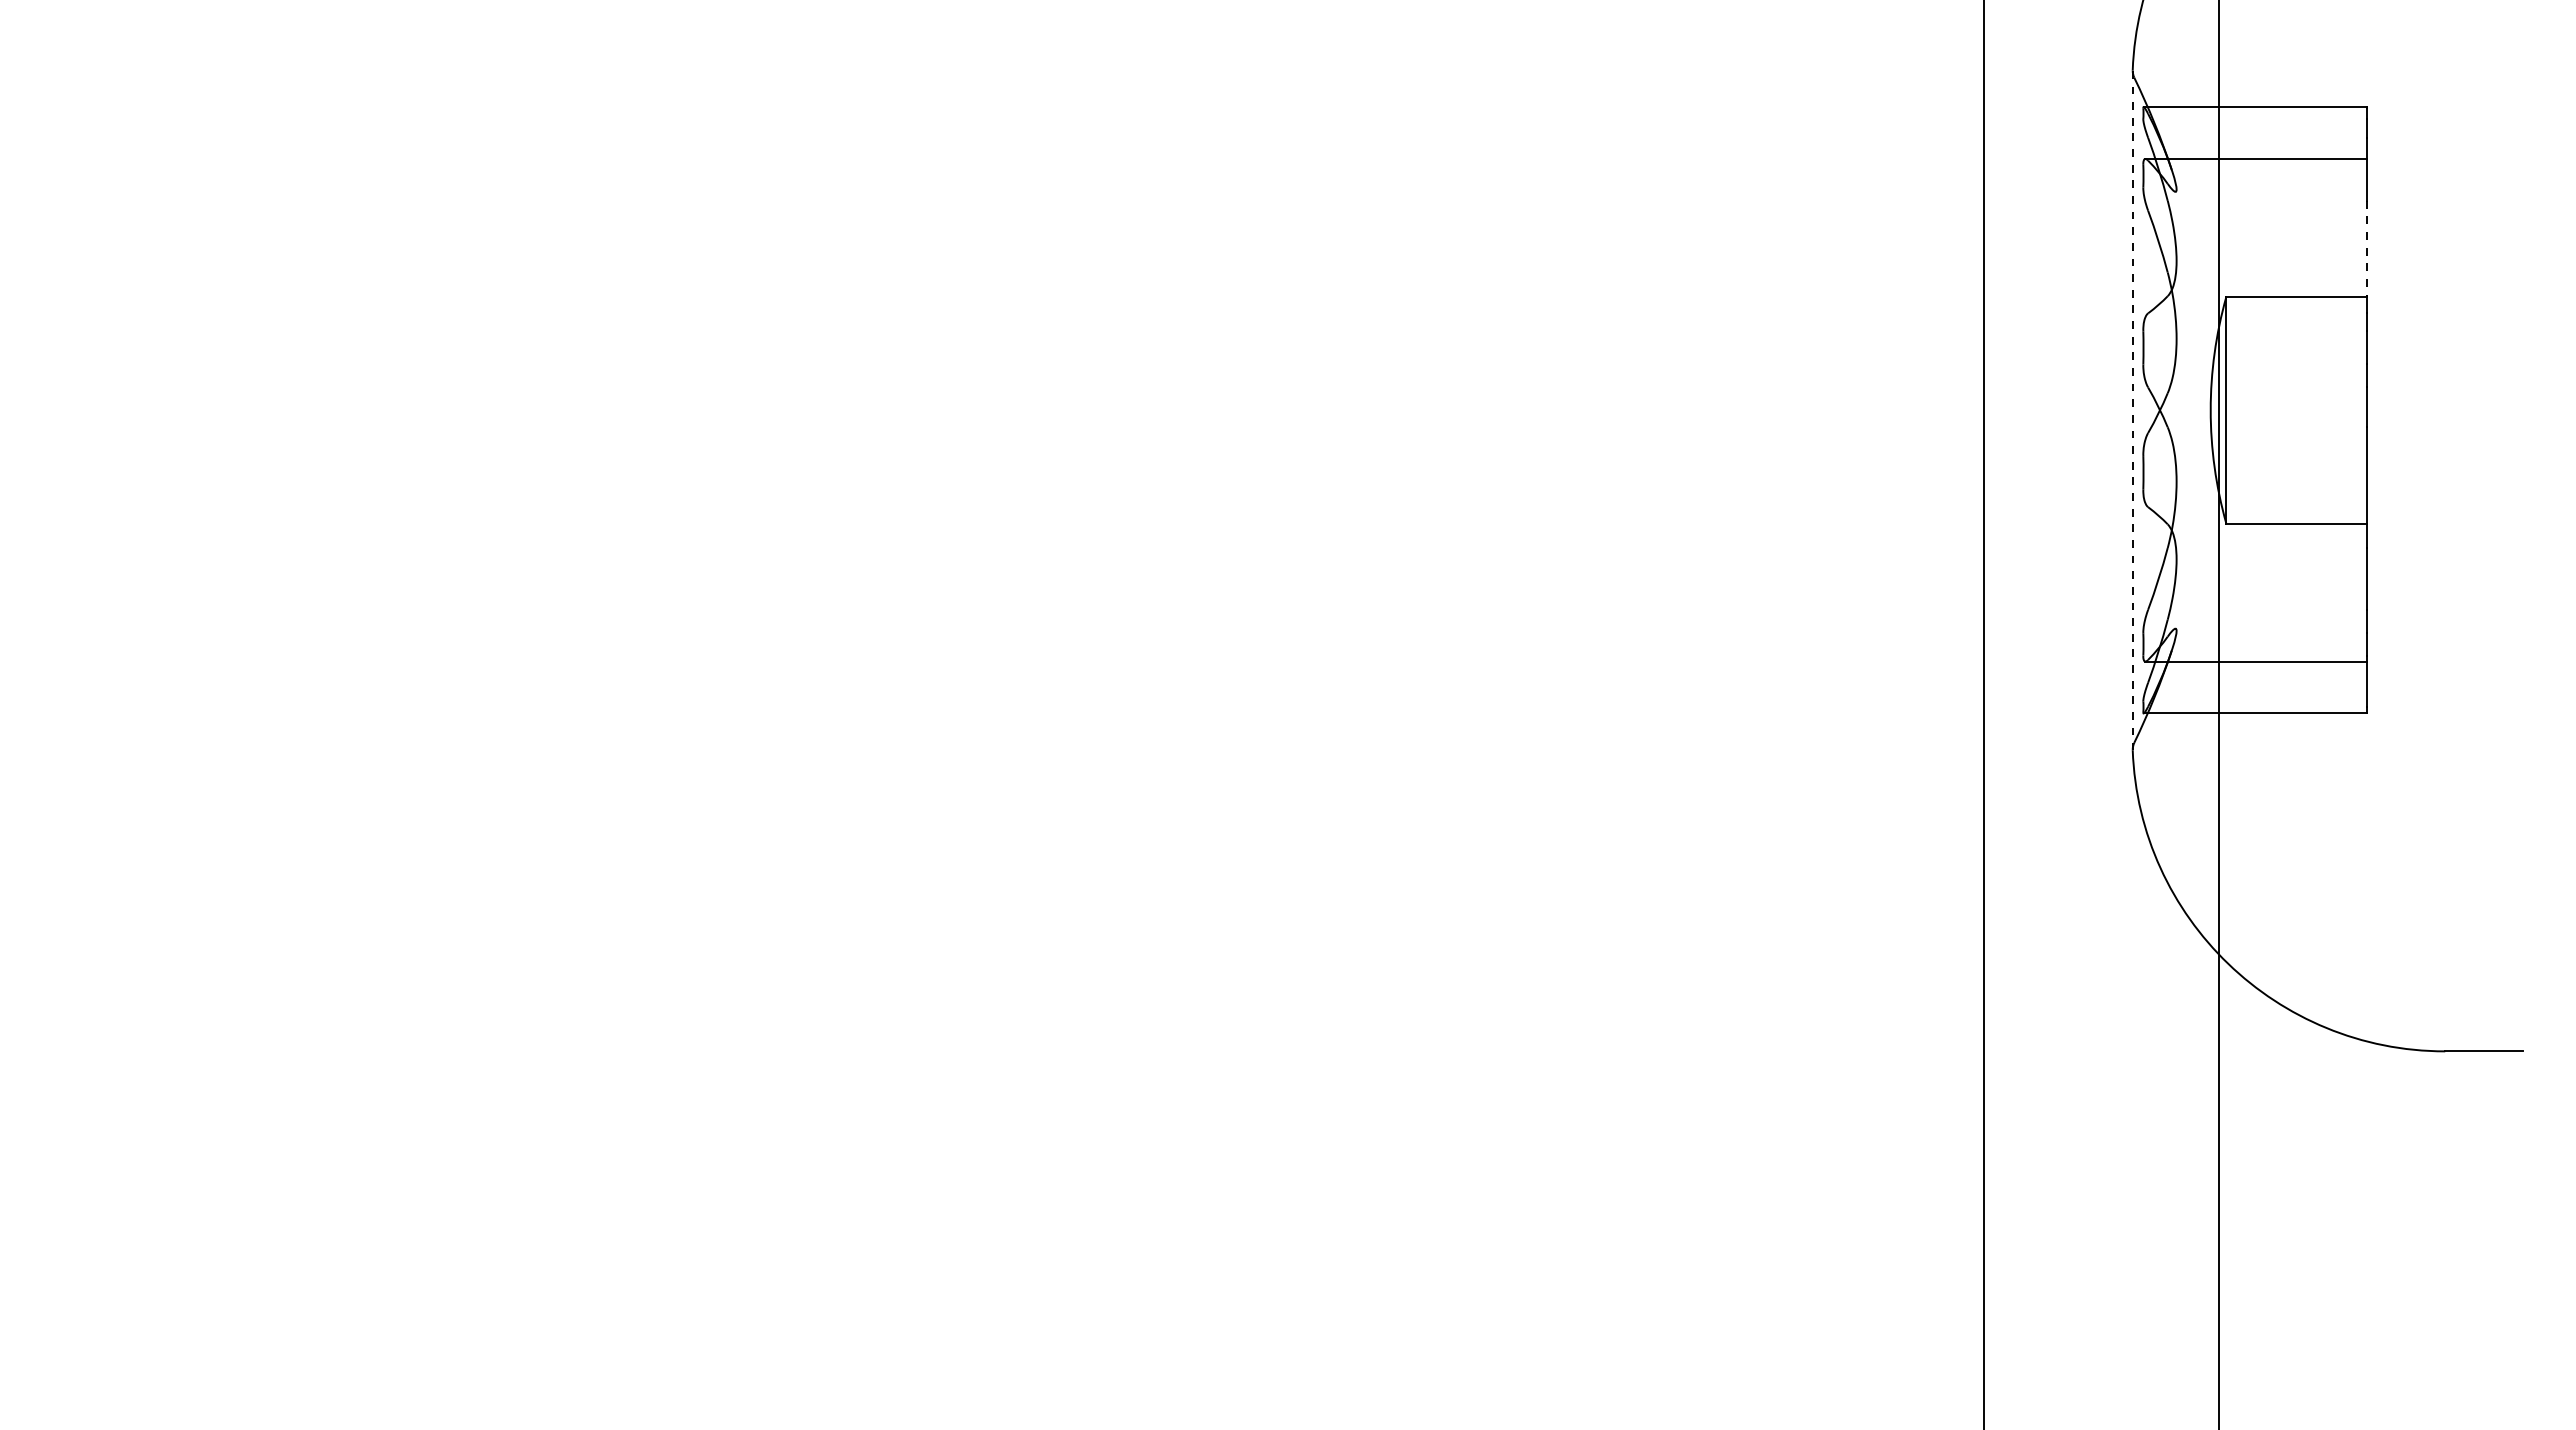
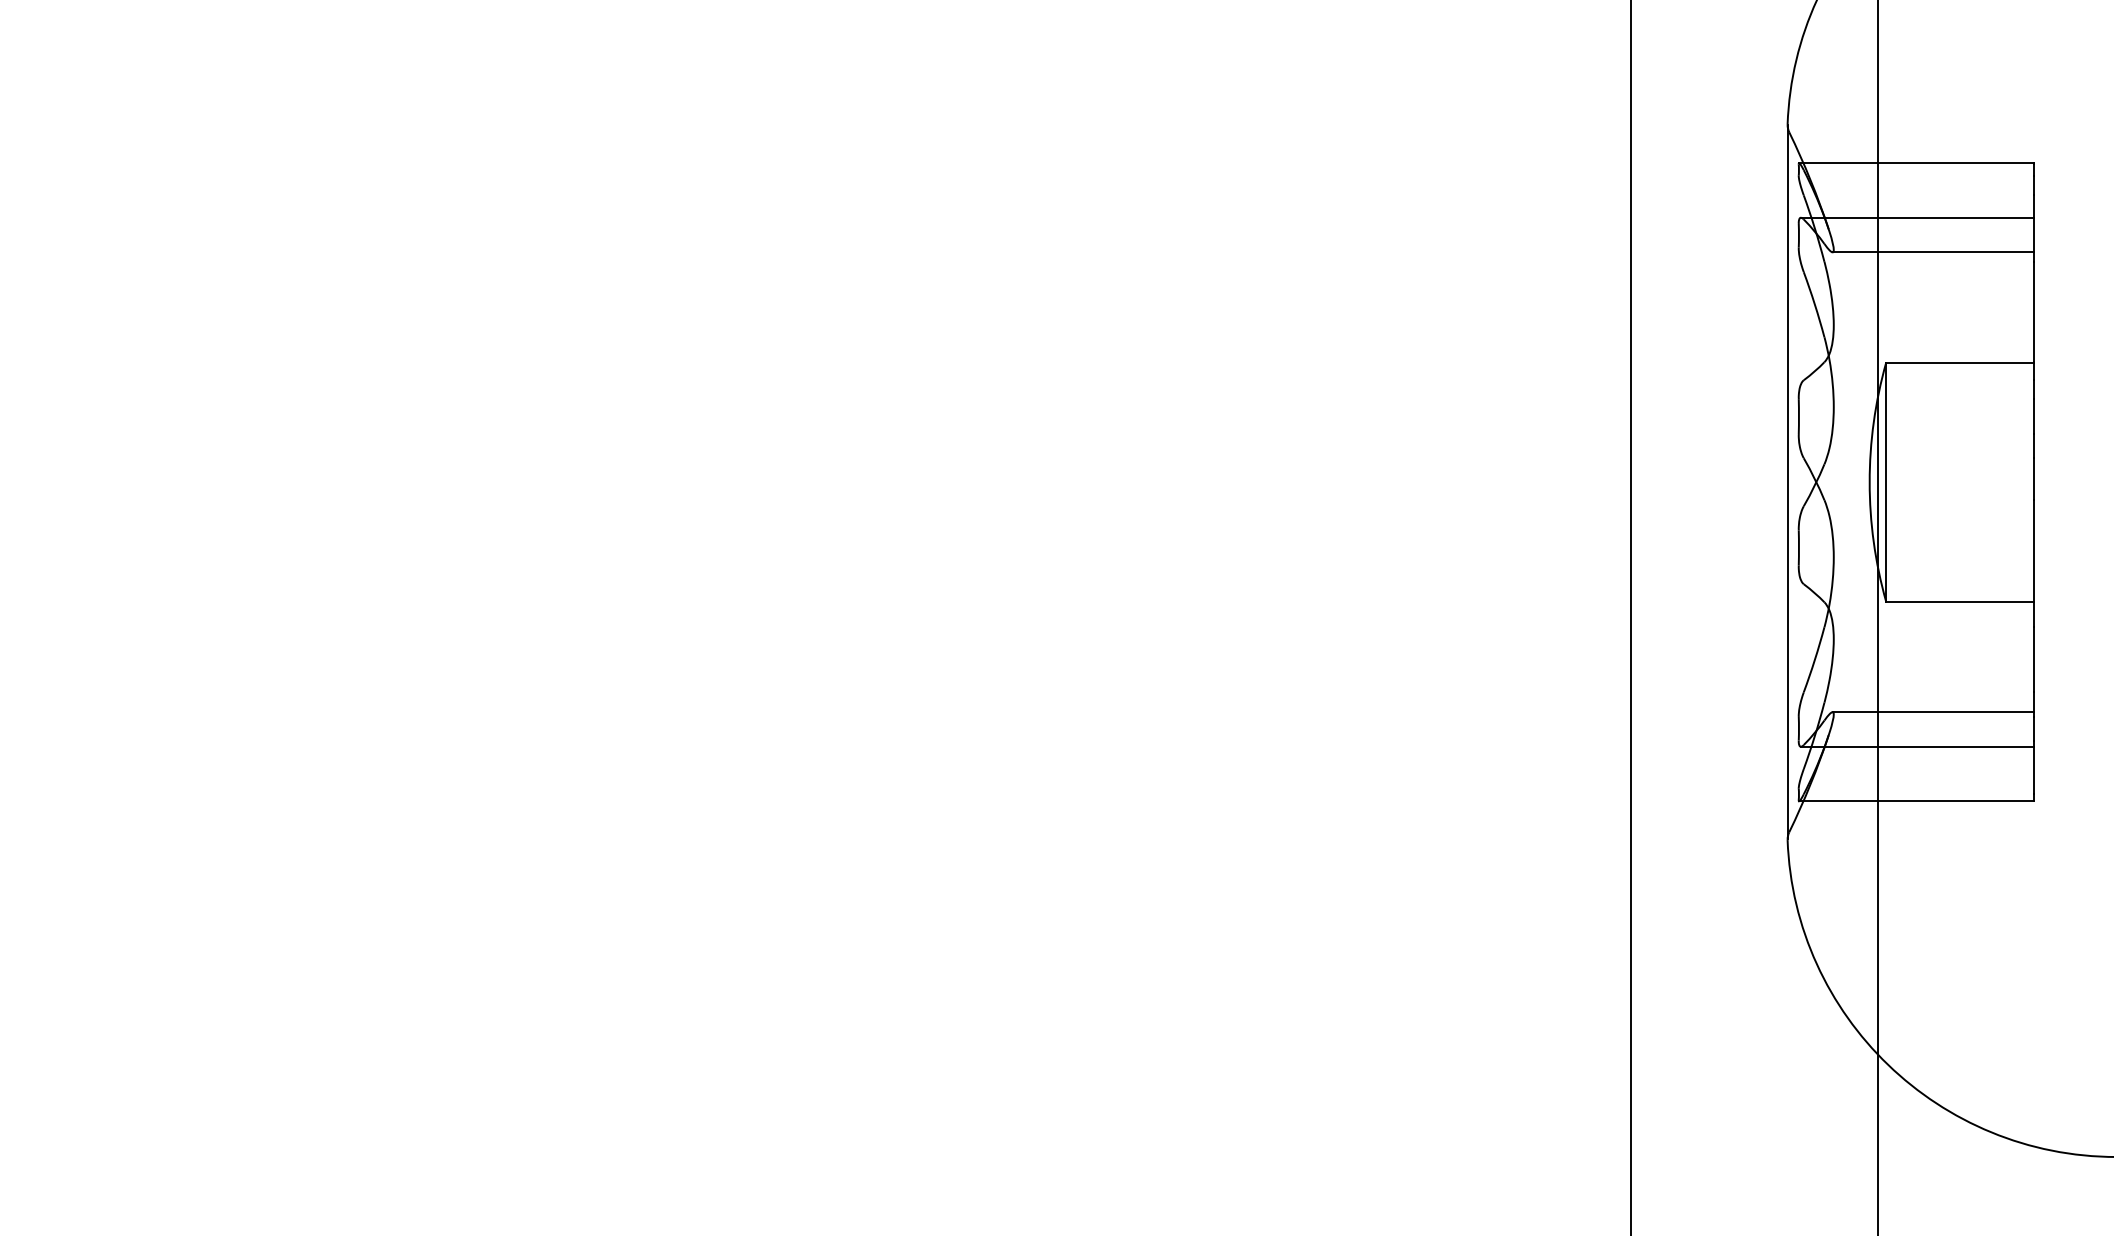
line: (2271, 191) -> (1933, 251), added
line: (2367, 248) -> (2034, 311), dashed -> solid
line: (2132, 410) -> (1787, 482), dashed -> solid
line: (2271, 628) -> (1933, 711), added

